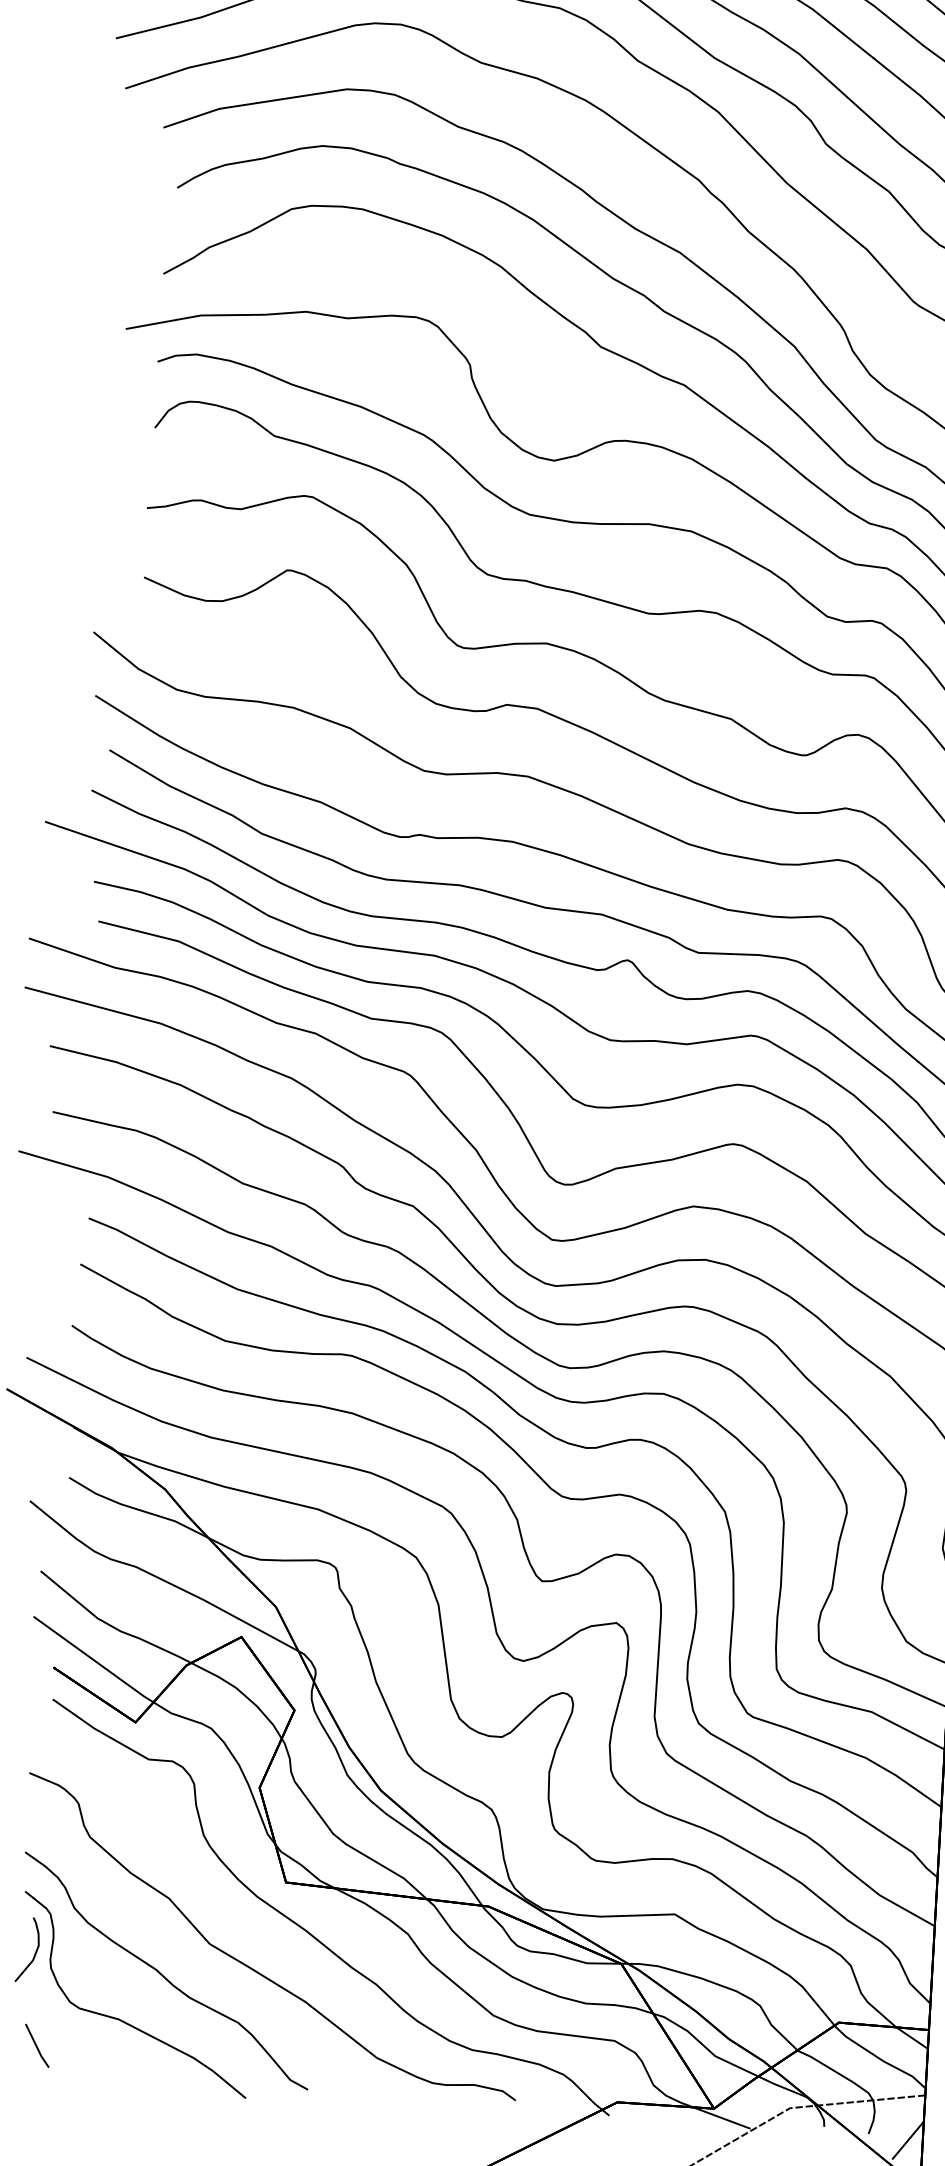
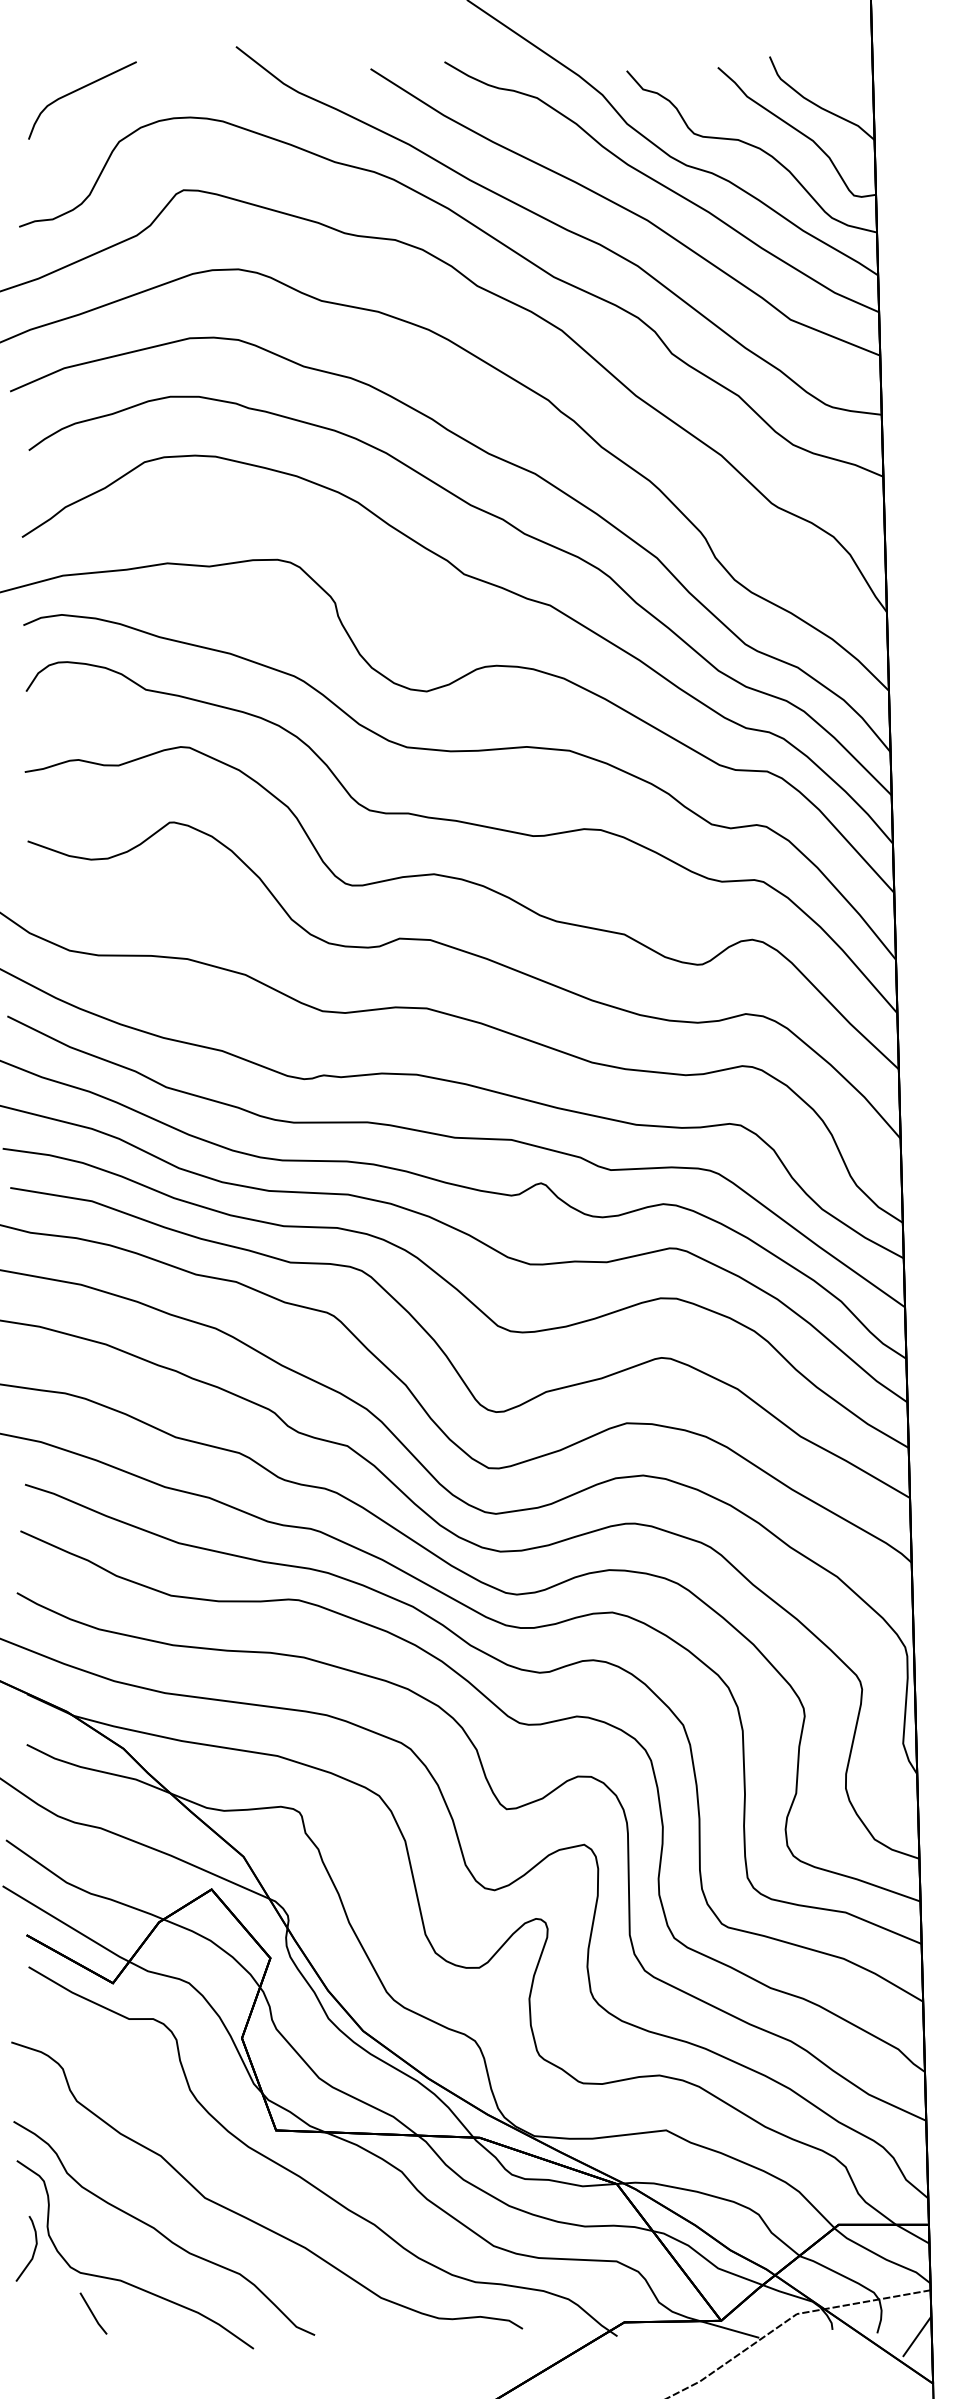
curve: (34, 1952) -> (33, 2250), moved
line: (37, 2045) -> (93, 2313), moved

